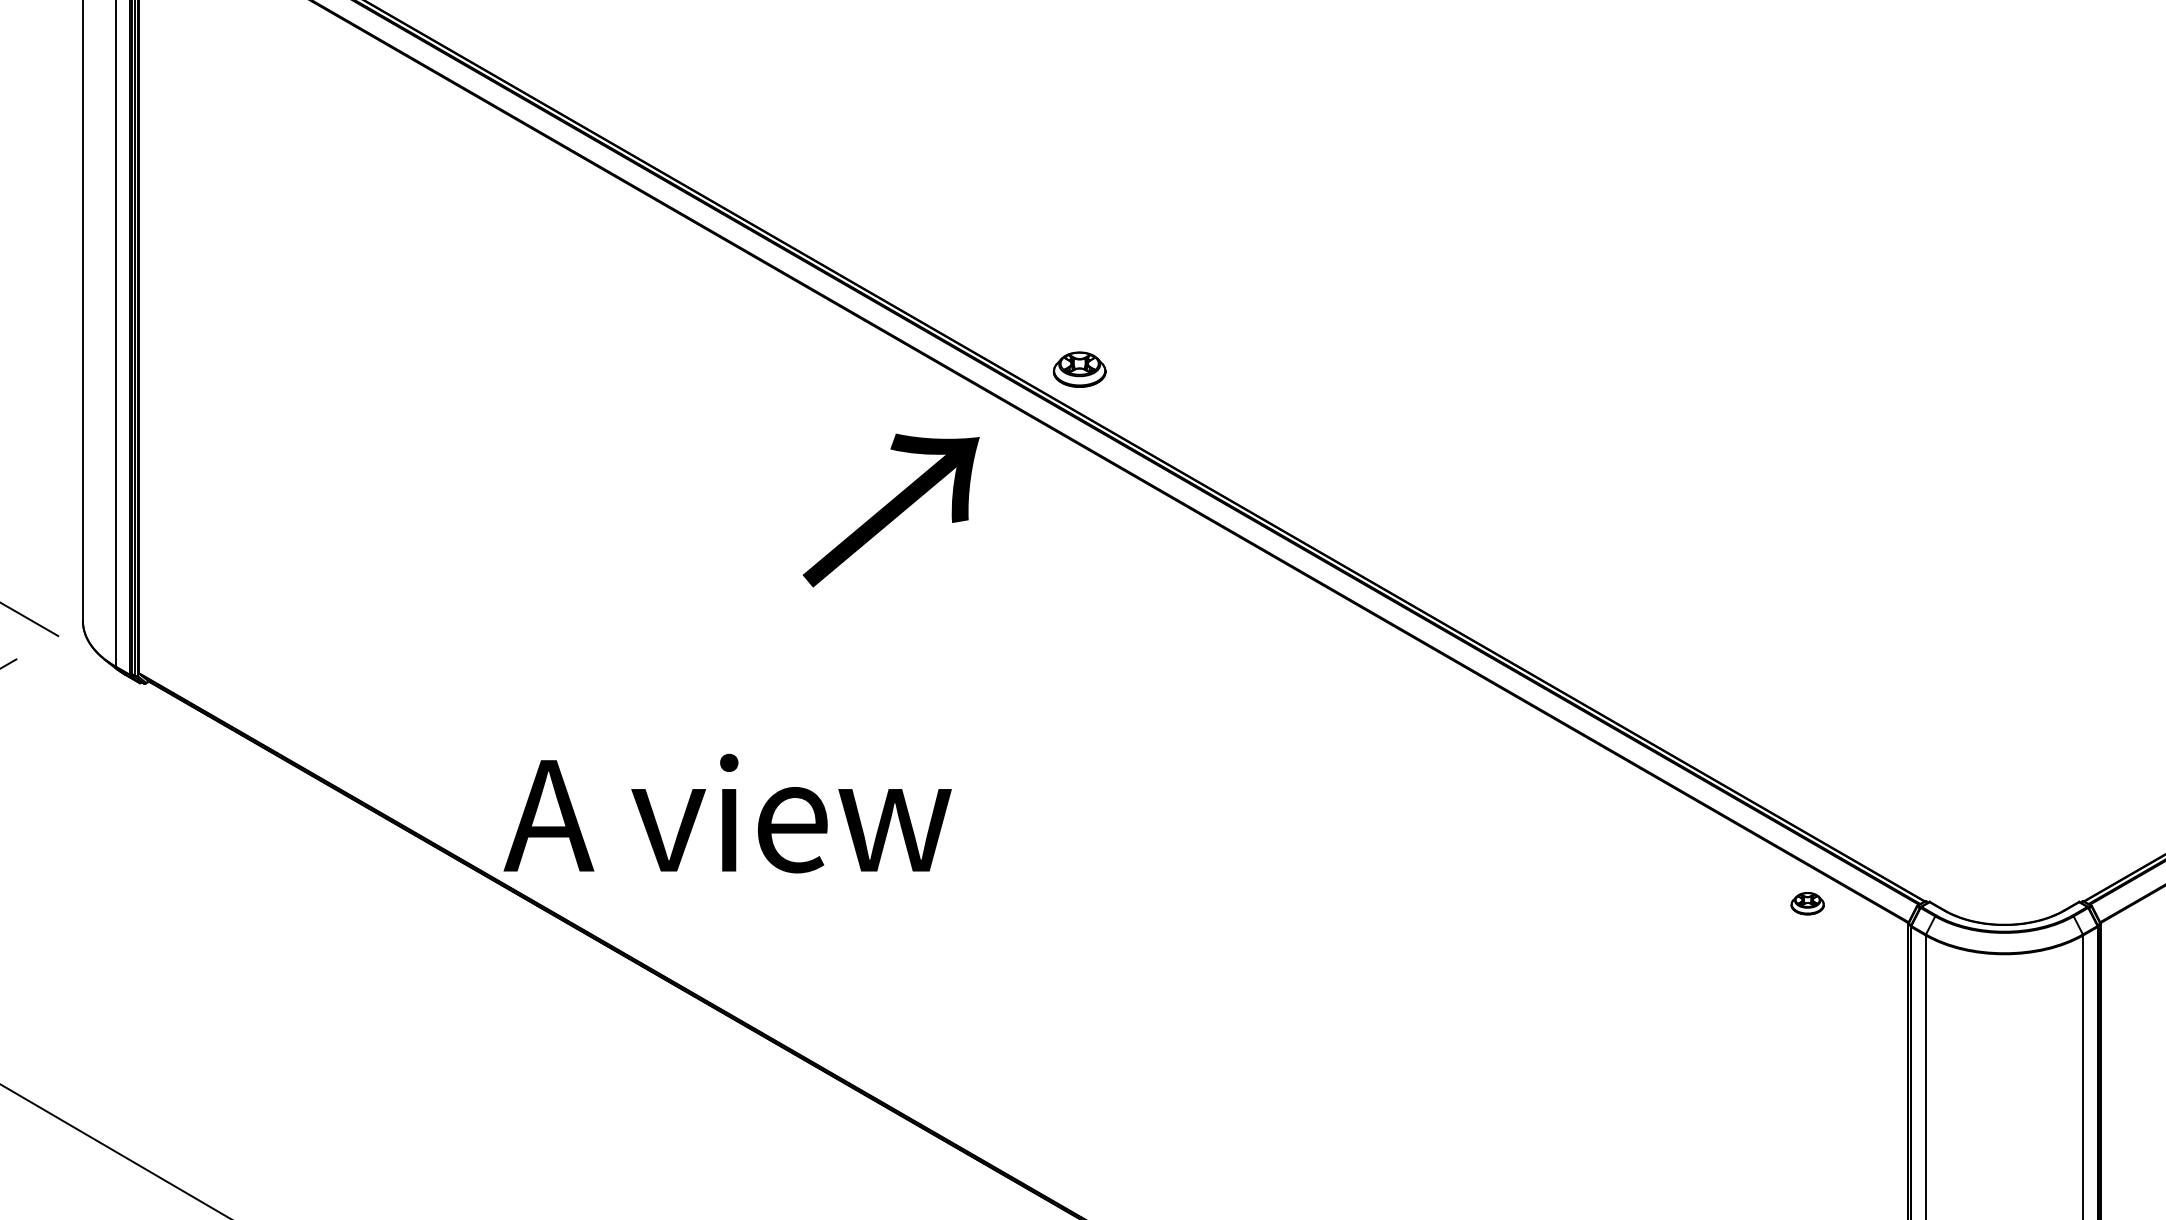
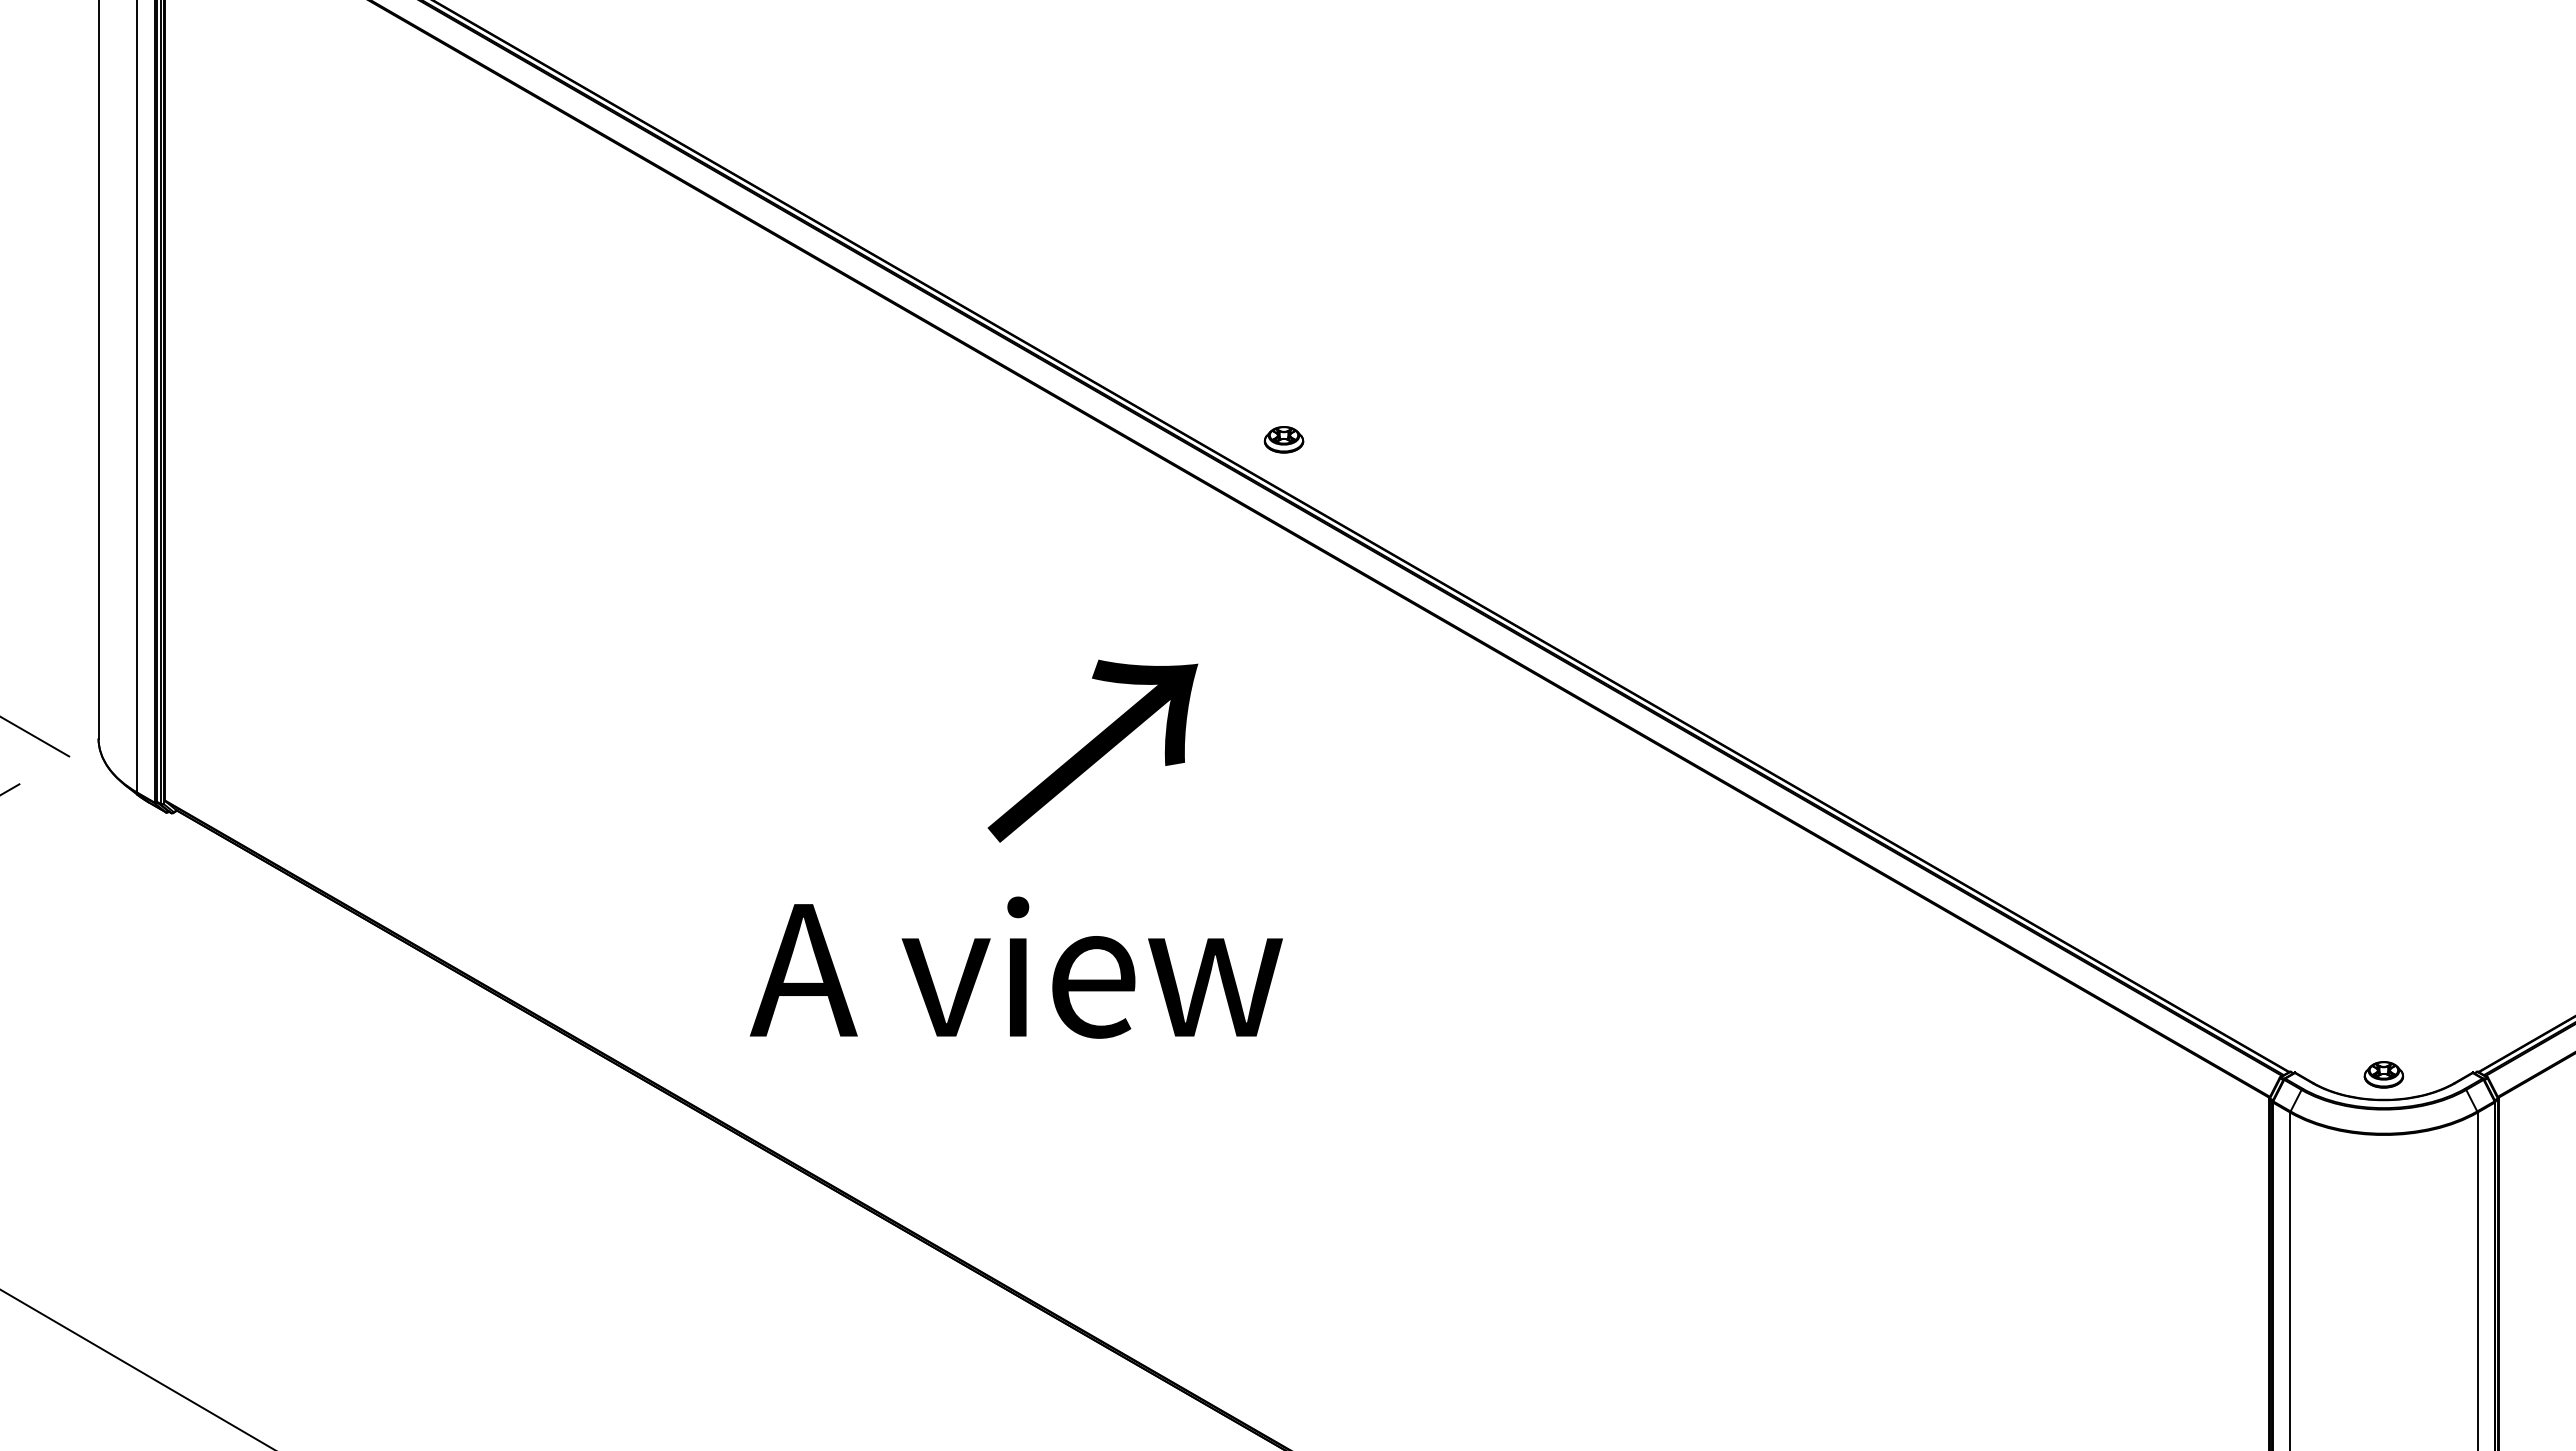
part: (1079, 369) -> (1283, 439), size x0.62
text: (890, 509) -> (1092, 750), moved
text: (726, 813) -> (1015, 967), moved
part: (1807, 903) -> (2383, 1074), moved

